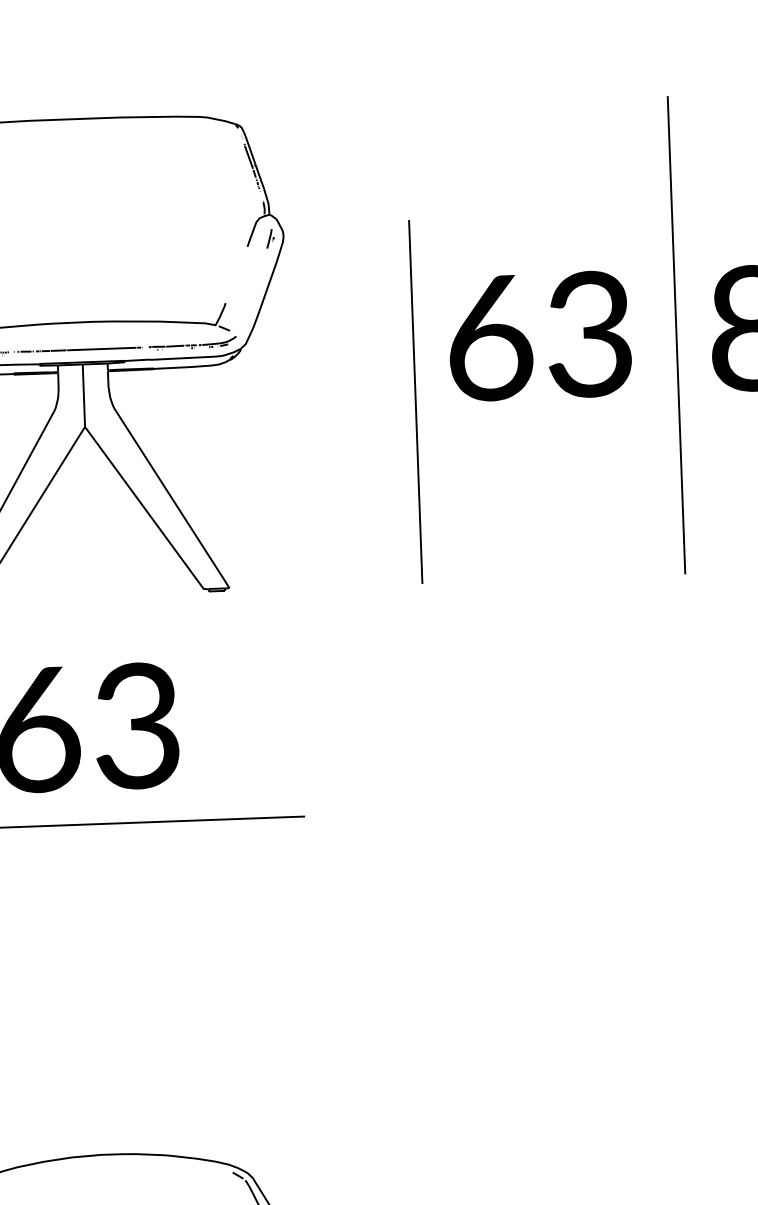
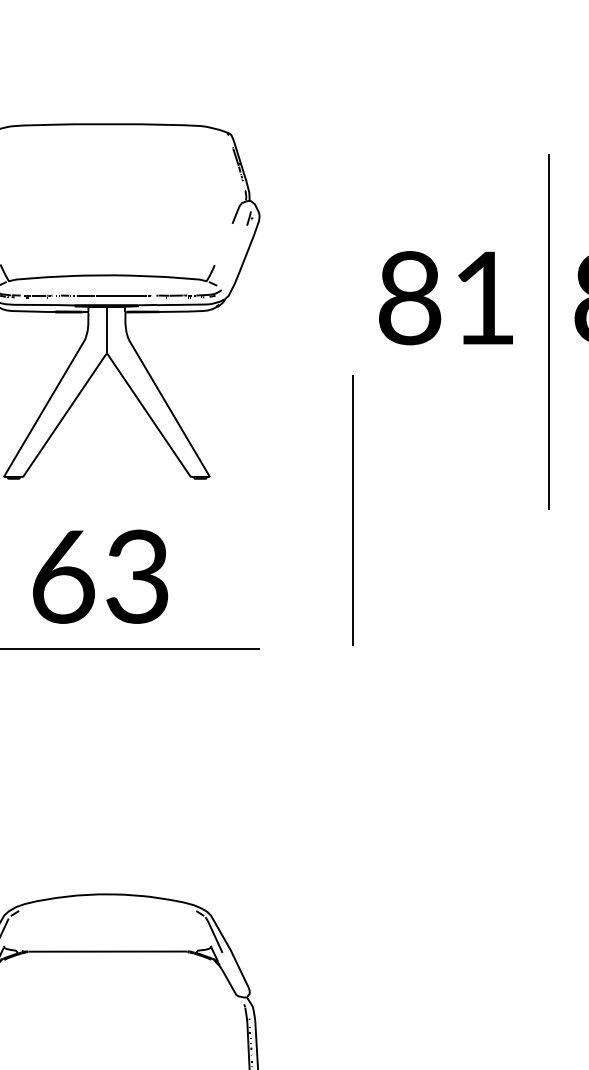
line: (676, 334) -> (548, 331), moved
text: (538, 336) -> (446, 298), 63 -> 81
line: (414, 401) -> (352, 510), moved

